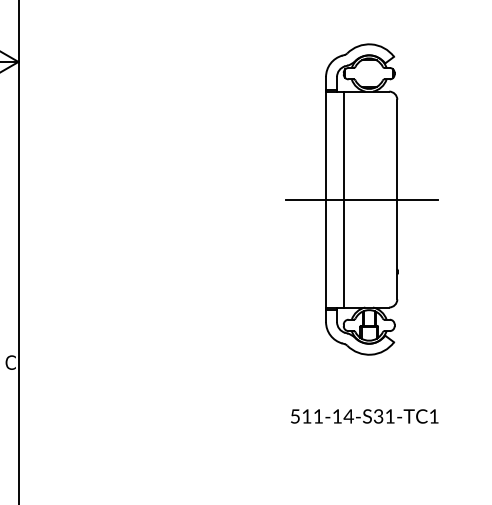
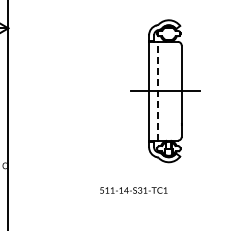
line: (344, 197) -> (157, 90), solid -> dashed
text: (364, 416) -> (133, 190), moved

